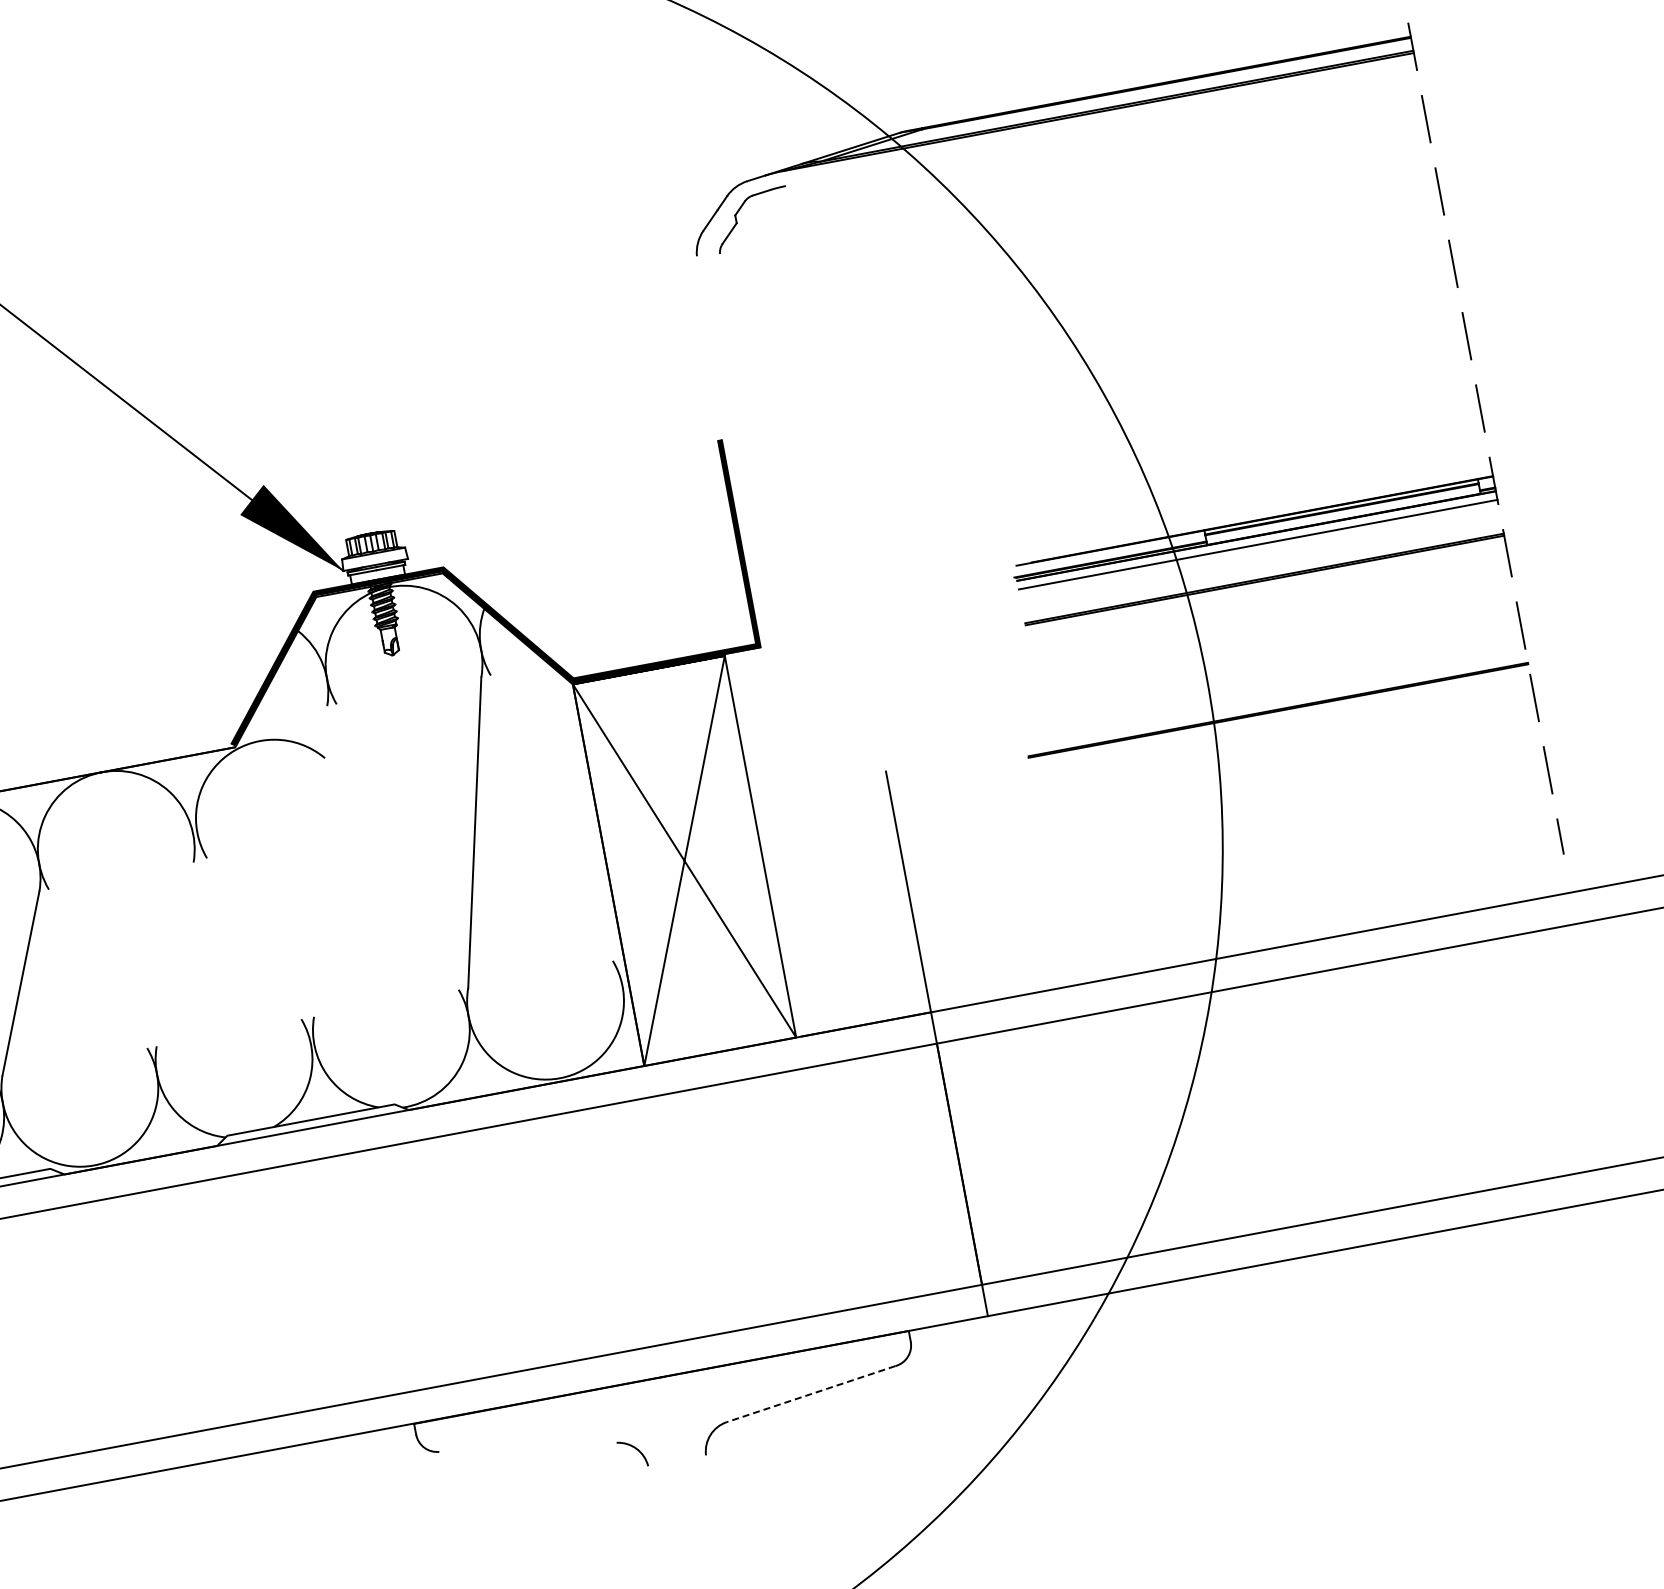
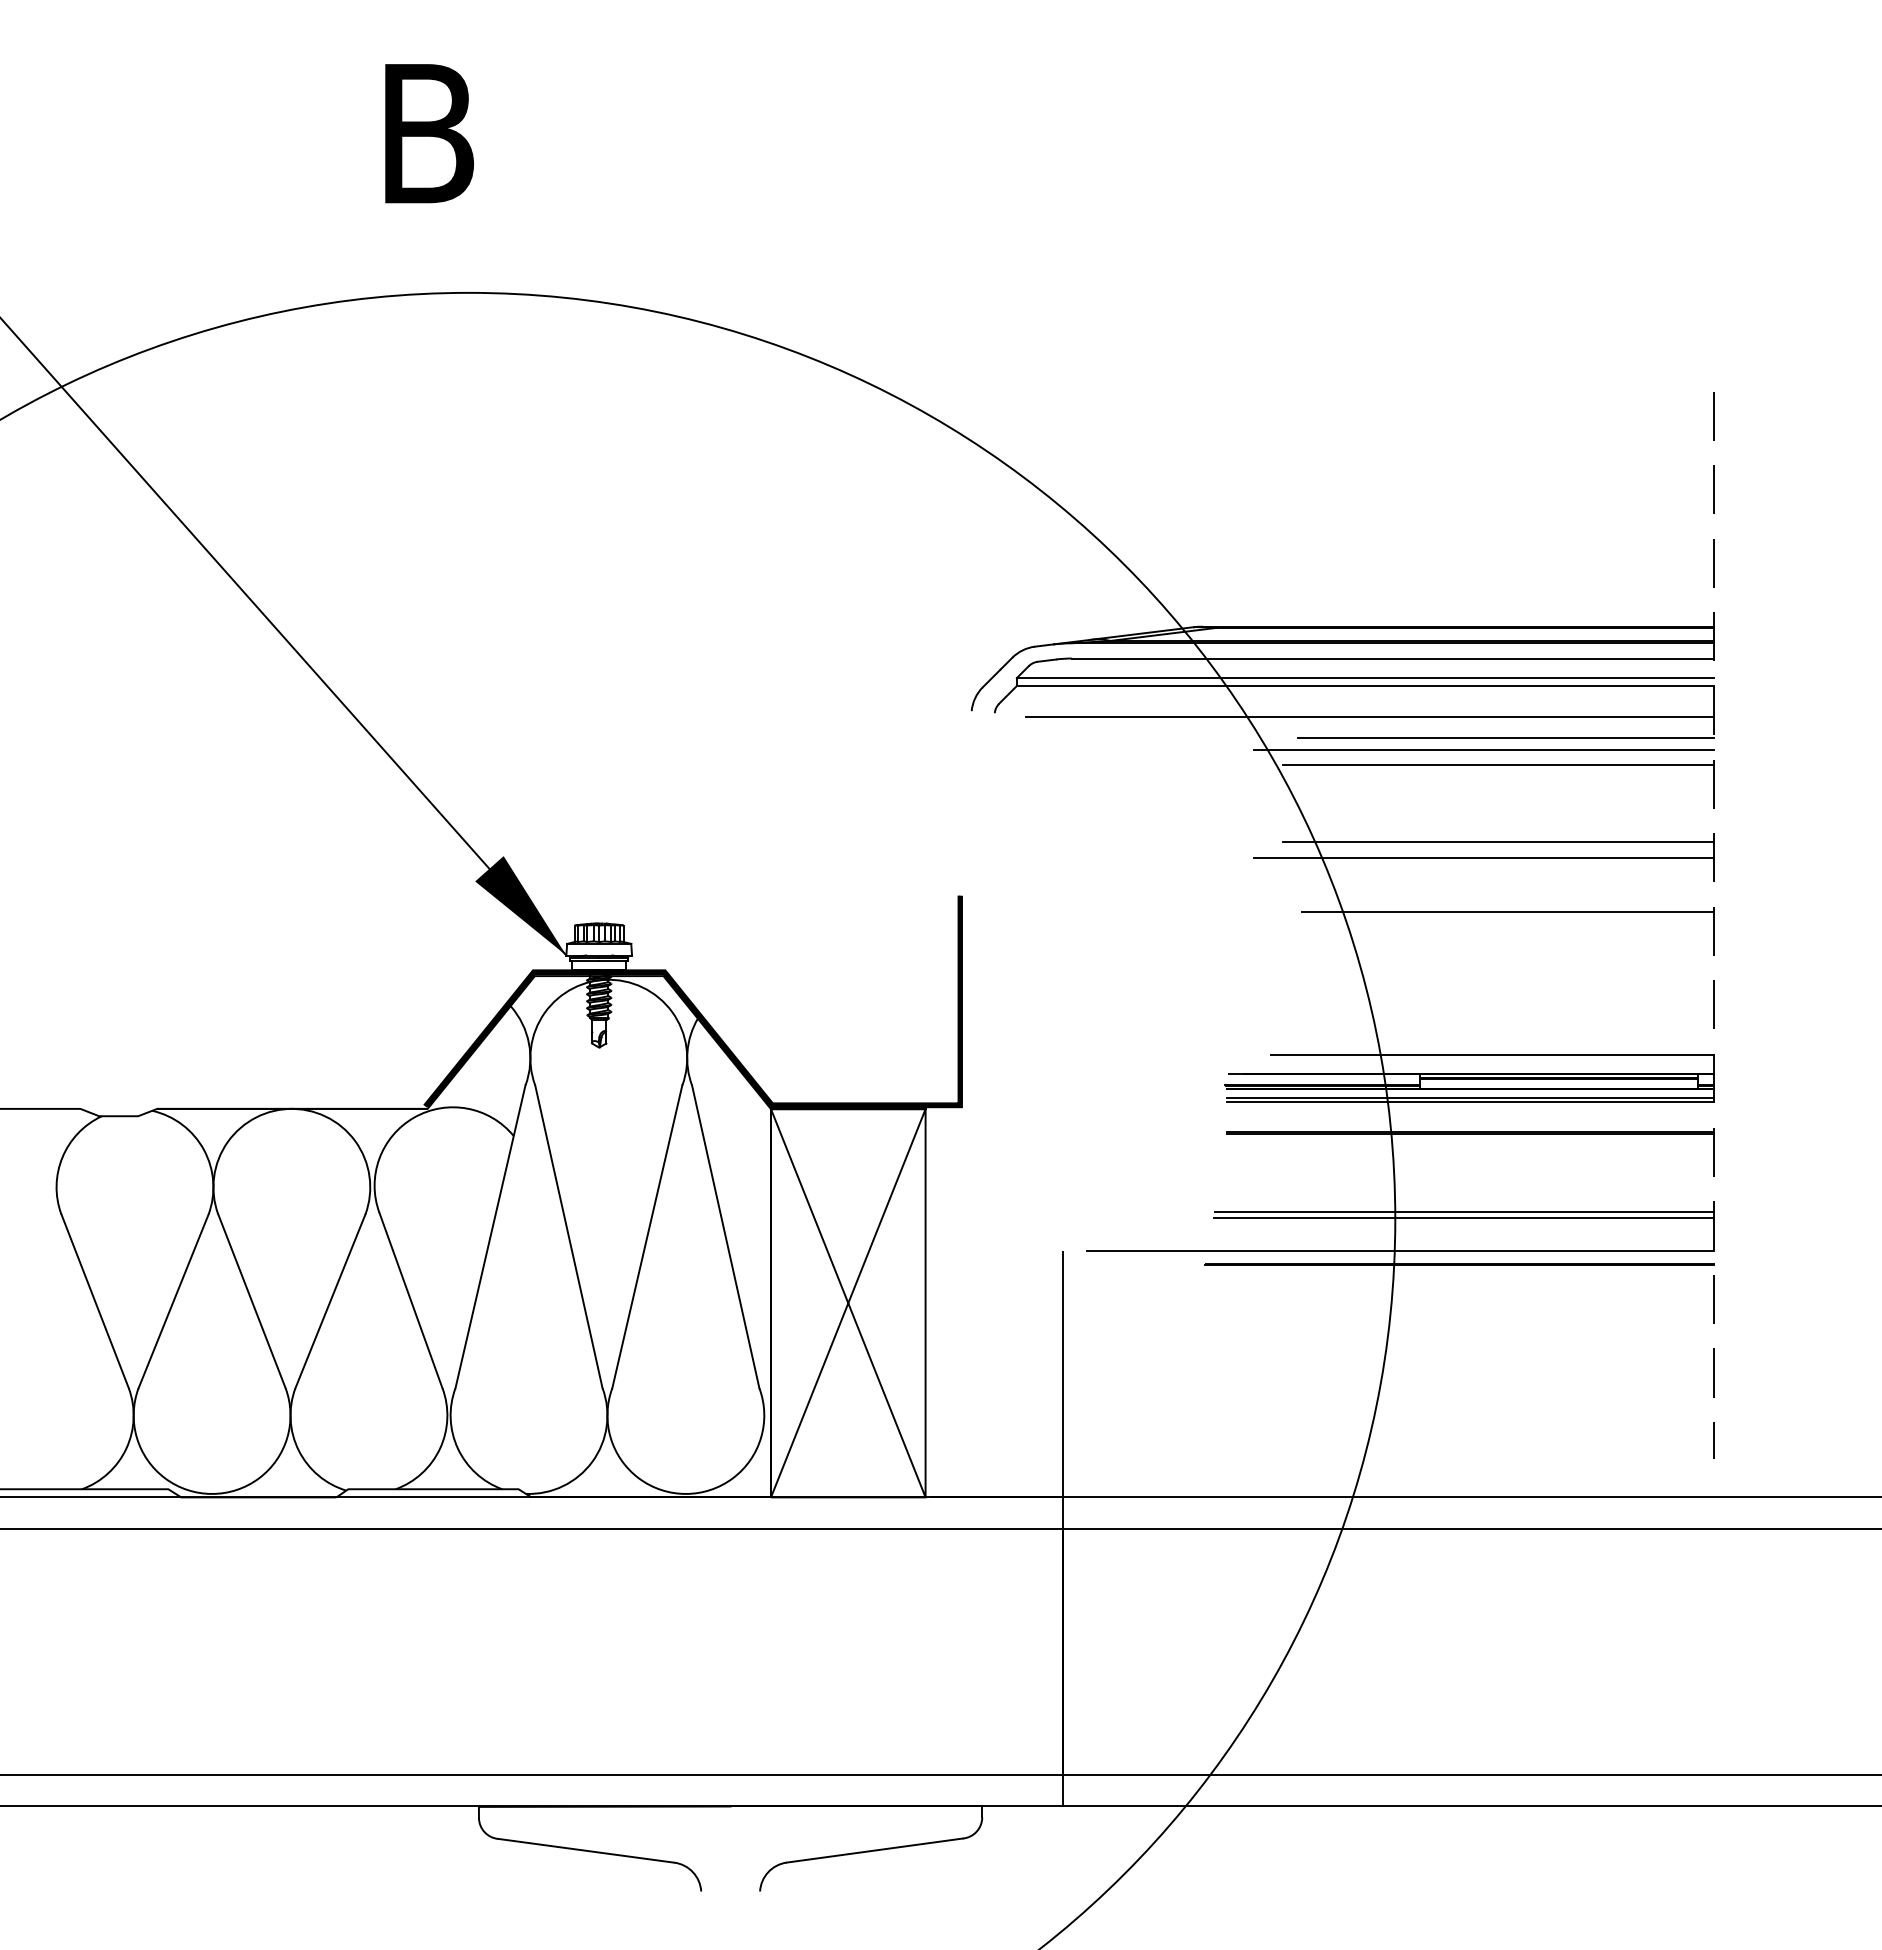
line: (1100, 127) -> (1392, 658), added
line: (1077, 151) -> (1364, 678), added
line: (1078, 159) -> (1364, 686), added
line: (1226, 183) -> (1505, 737), added
line: (1089, 189) -> (1369, 717), added
line: (1207, 199) -> (1483, 749), added
line: (1223, 212) -> (1497, 765), added
line: (1237, 288) -> (1497, 842), added
line: (1226, 305) -> (1483, 857), added
line: (1260, 354) -> (1507, 911), added
line: (1272, 497) -> (1492, 1054), added
line: (1258, 548) -> (1469, 1101), added
line: (1272, 658) -> (1463, 1212), added
line: (1273, 664) -> (1463, 1218), added
line: (1217, 708) -> (1400, 1251), added
line: (551, 817) -> (725, 1236), added
line: (397, 846) -> (568, 1236), added
line: (320, 861) -> (490, 1236), added
line: (253, 938) -> (410, 1300), added
line: (175, 954) -> (330, 1301), added
line: (97, 969) -> (251, 1301), added
line: (810, 1394) -> (874, 1850), dashed -> solid
line: (527, 1447) -> (586, 1850), added

